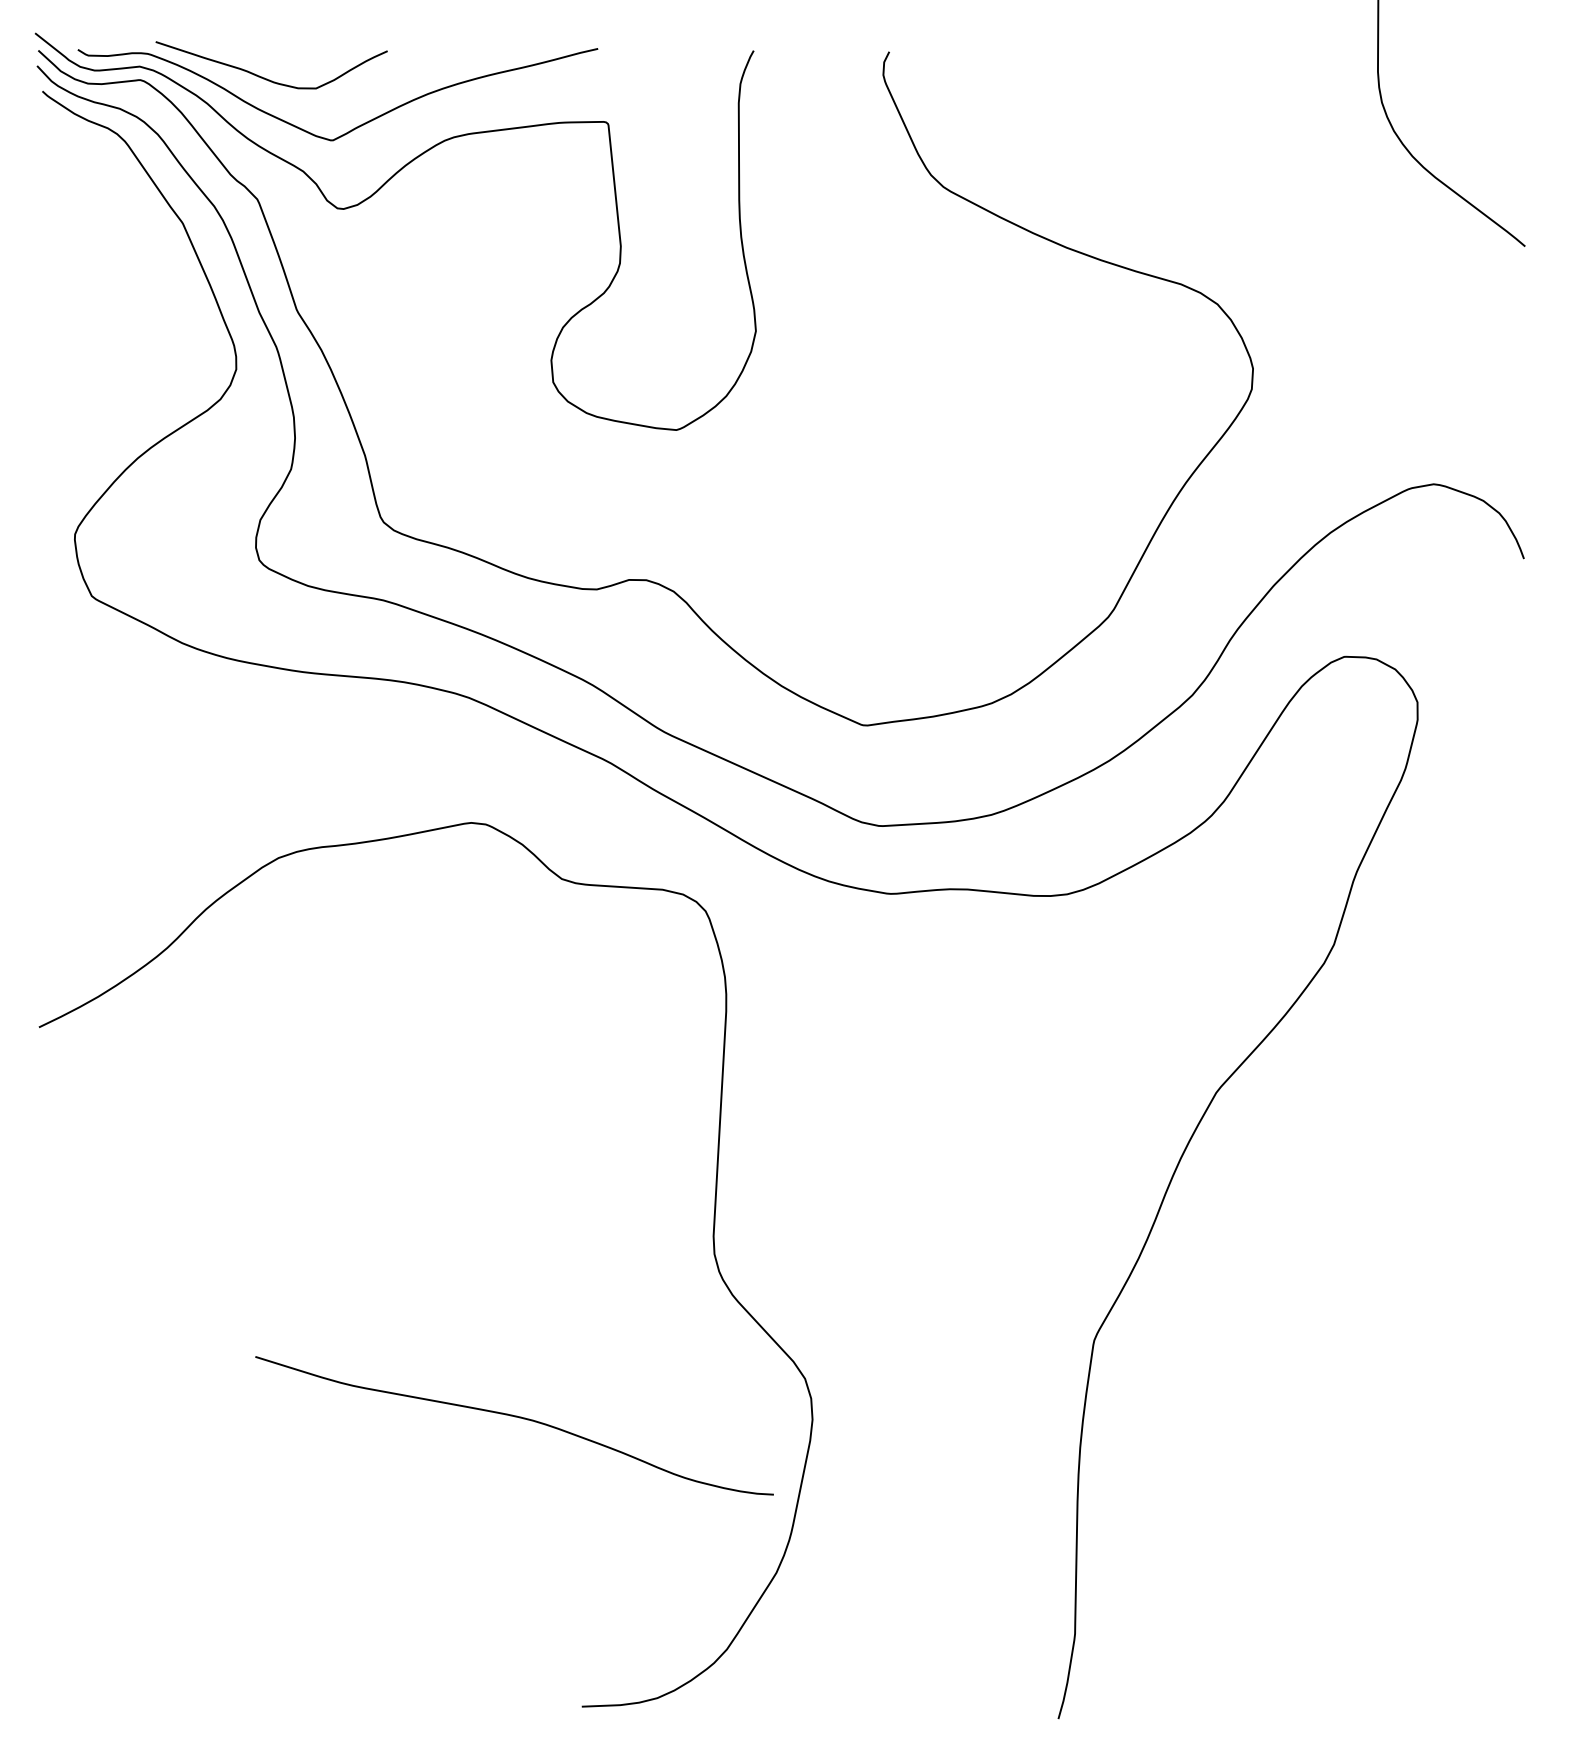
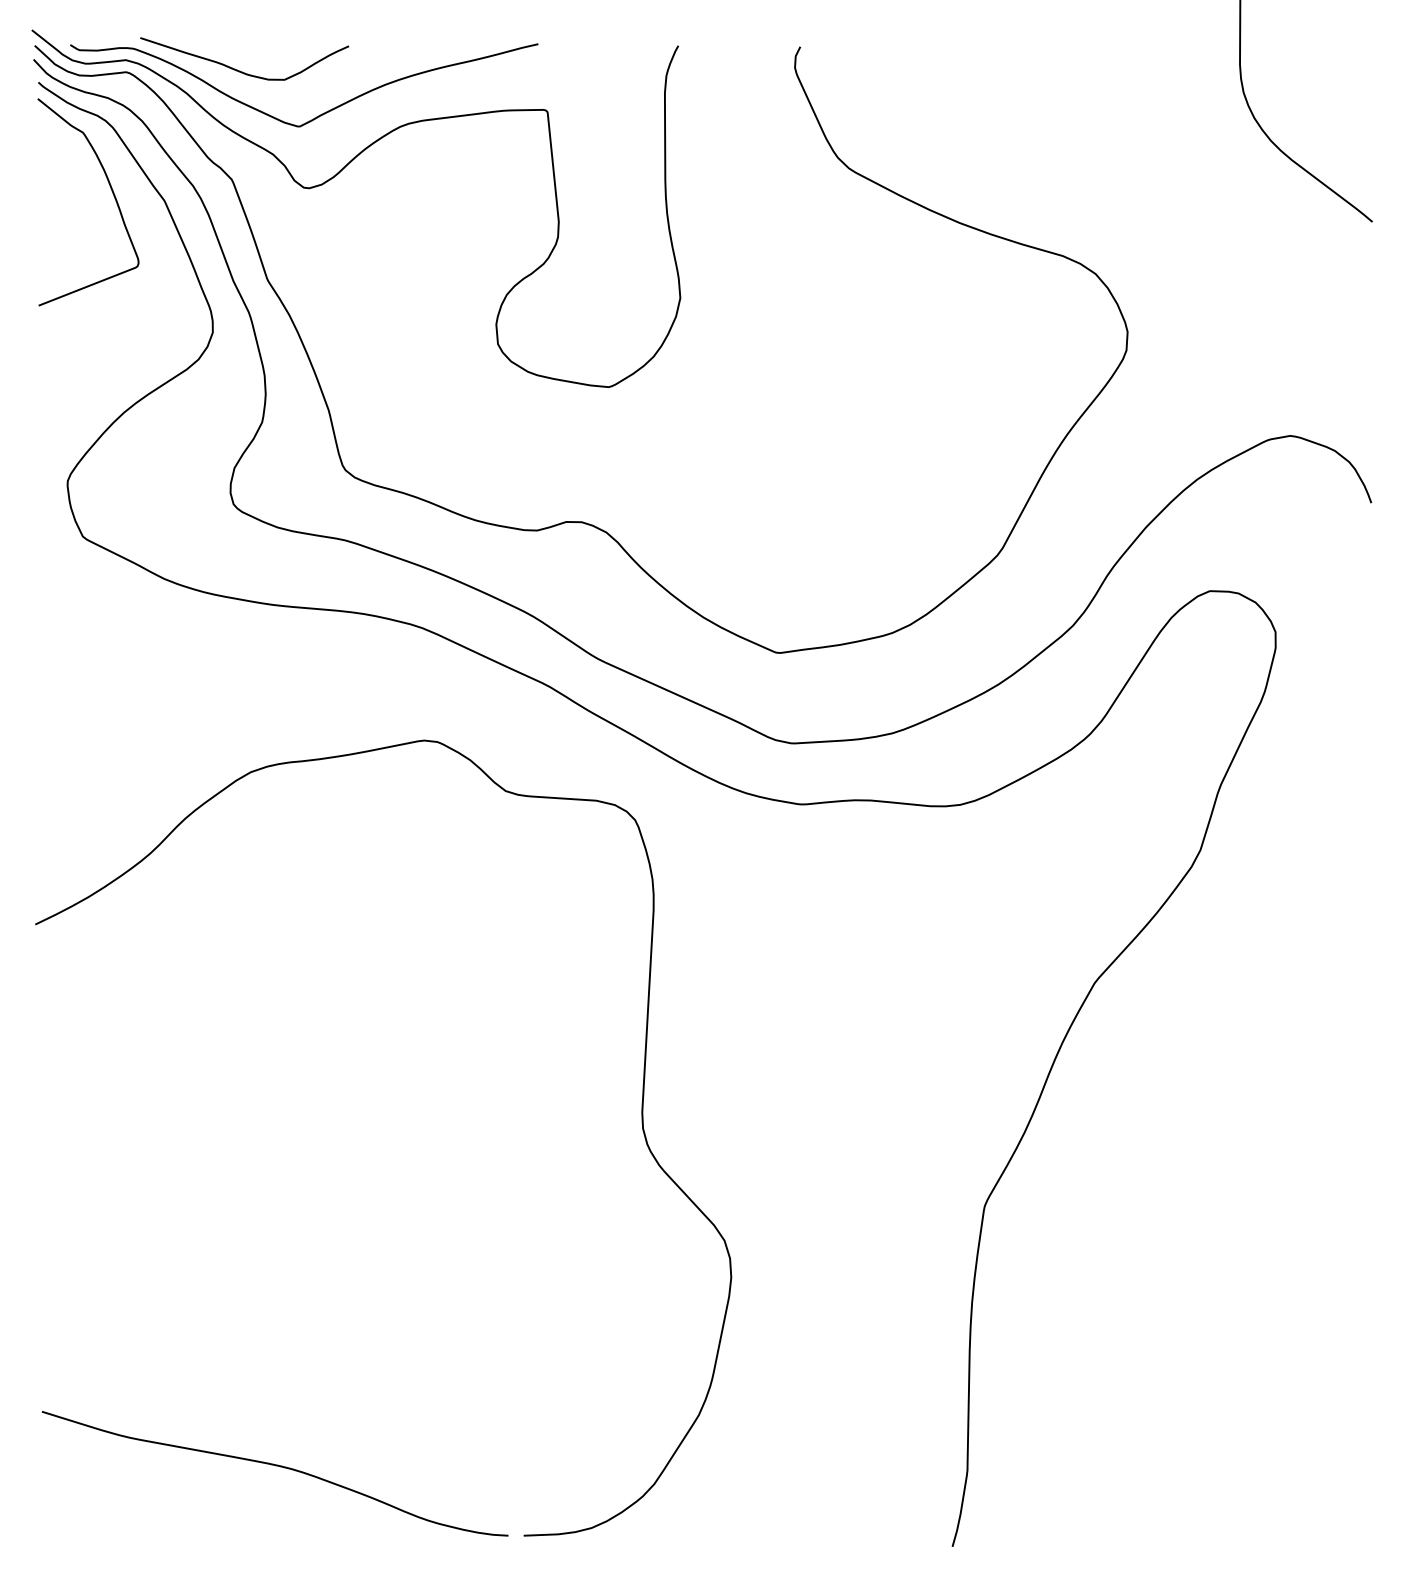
curve: (124, 214) -> (112, 193), added
curve: (514, 1417) -> (275, 1466), moved

